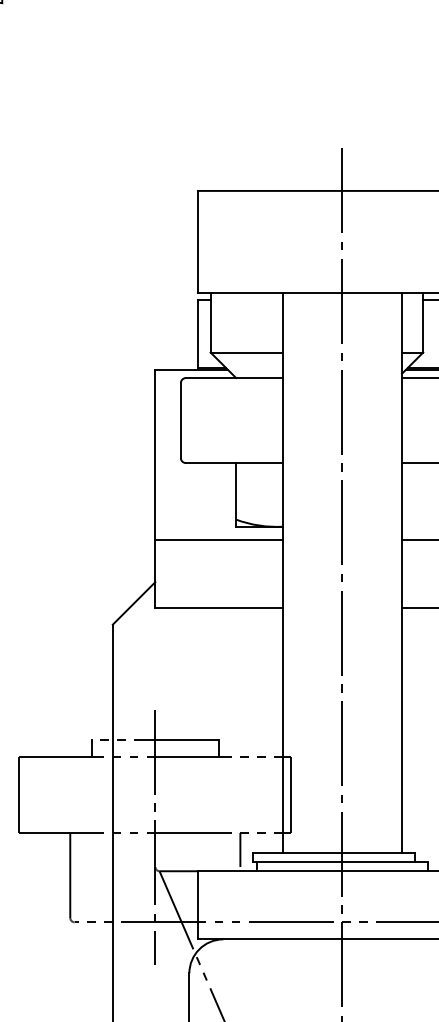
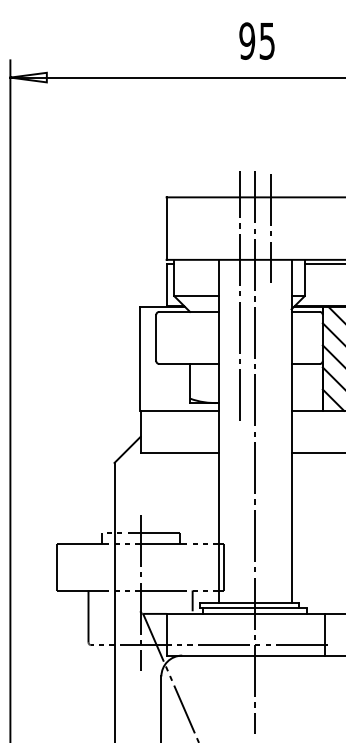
line: (367, 241) -> (270, 228), added
line: (316, 352) -> (239, 296), added

